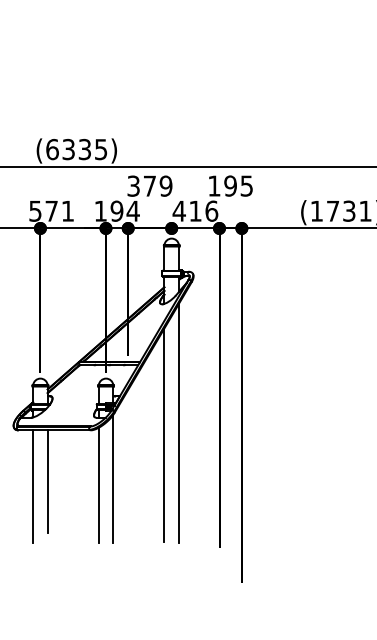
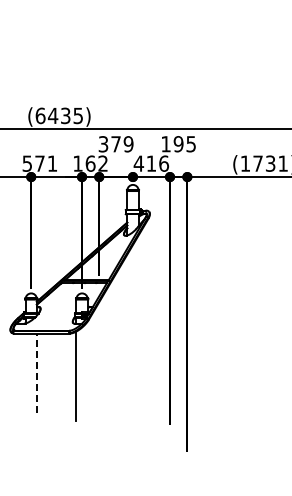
text: (67, 149) -> (52, 115), (6335) -> (6435)
text: (124, 210) -> (96, 163), 194 -> 162
line: (178, 423) -> (138, 328), removed
line: (164, 435) -> (127, 337), removed
line: (113, 479) -> (87, 371), removed
line: (47, 481) -> (36, 373), solid -> dashed
line: (33, 487) -> (25, 377), removed

